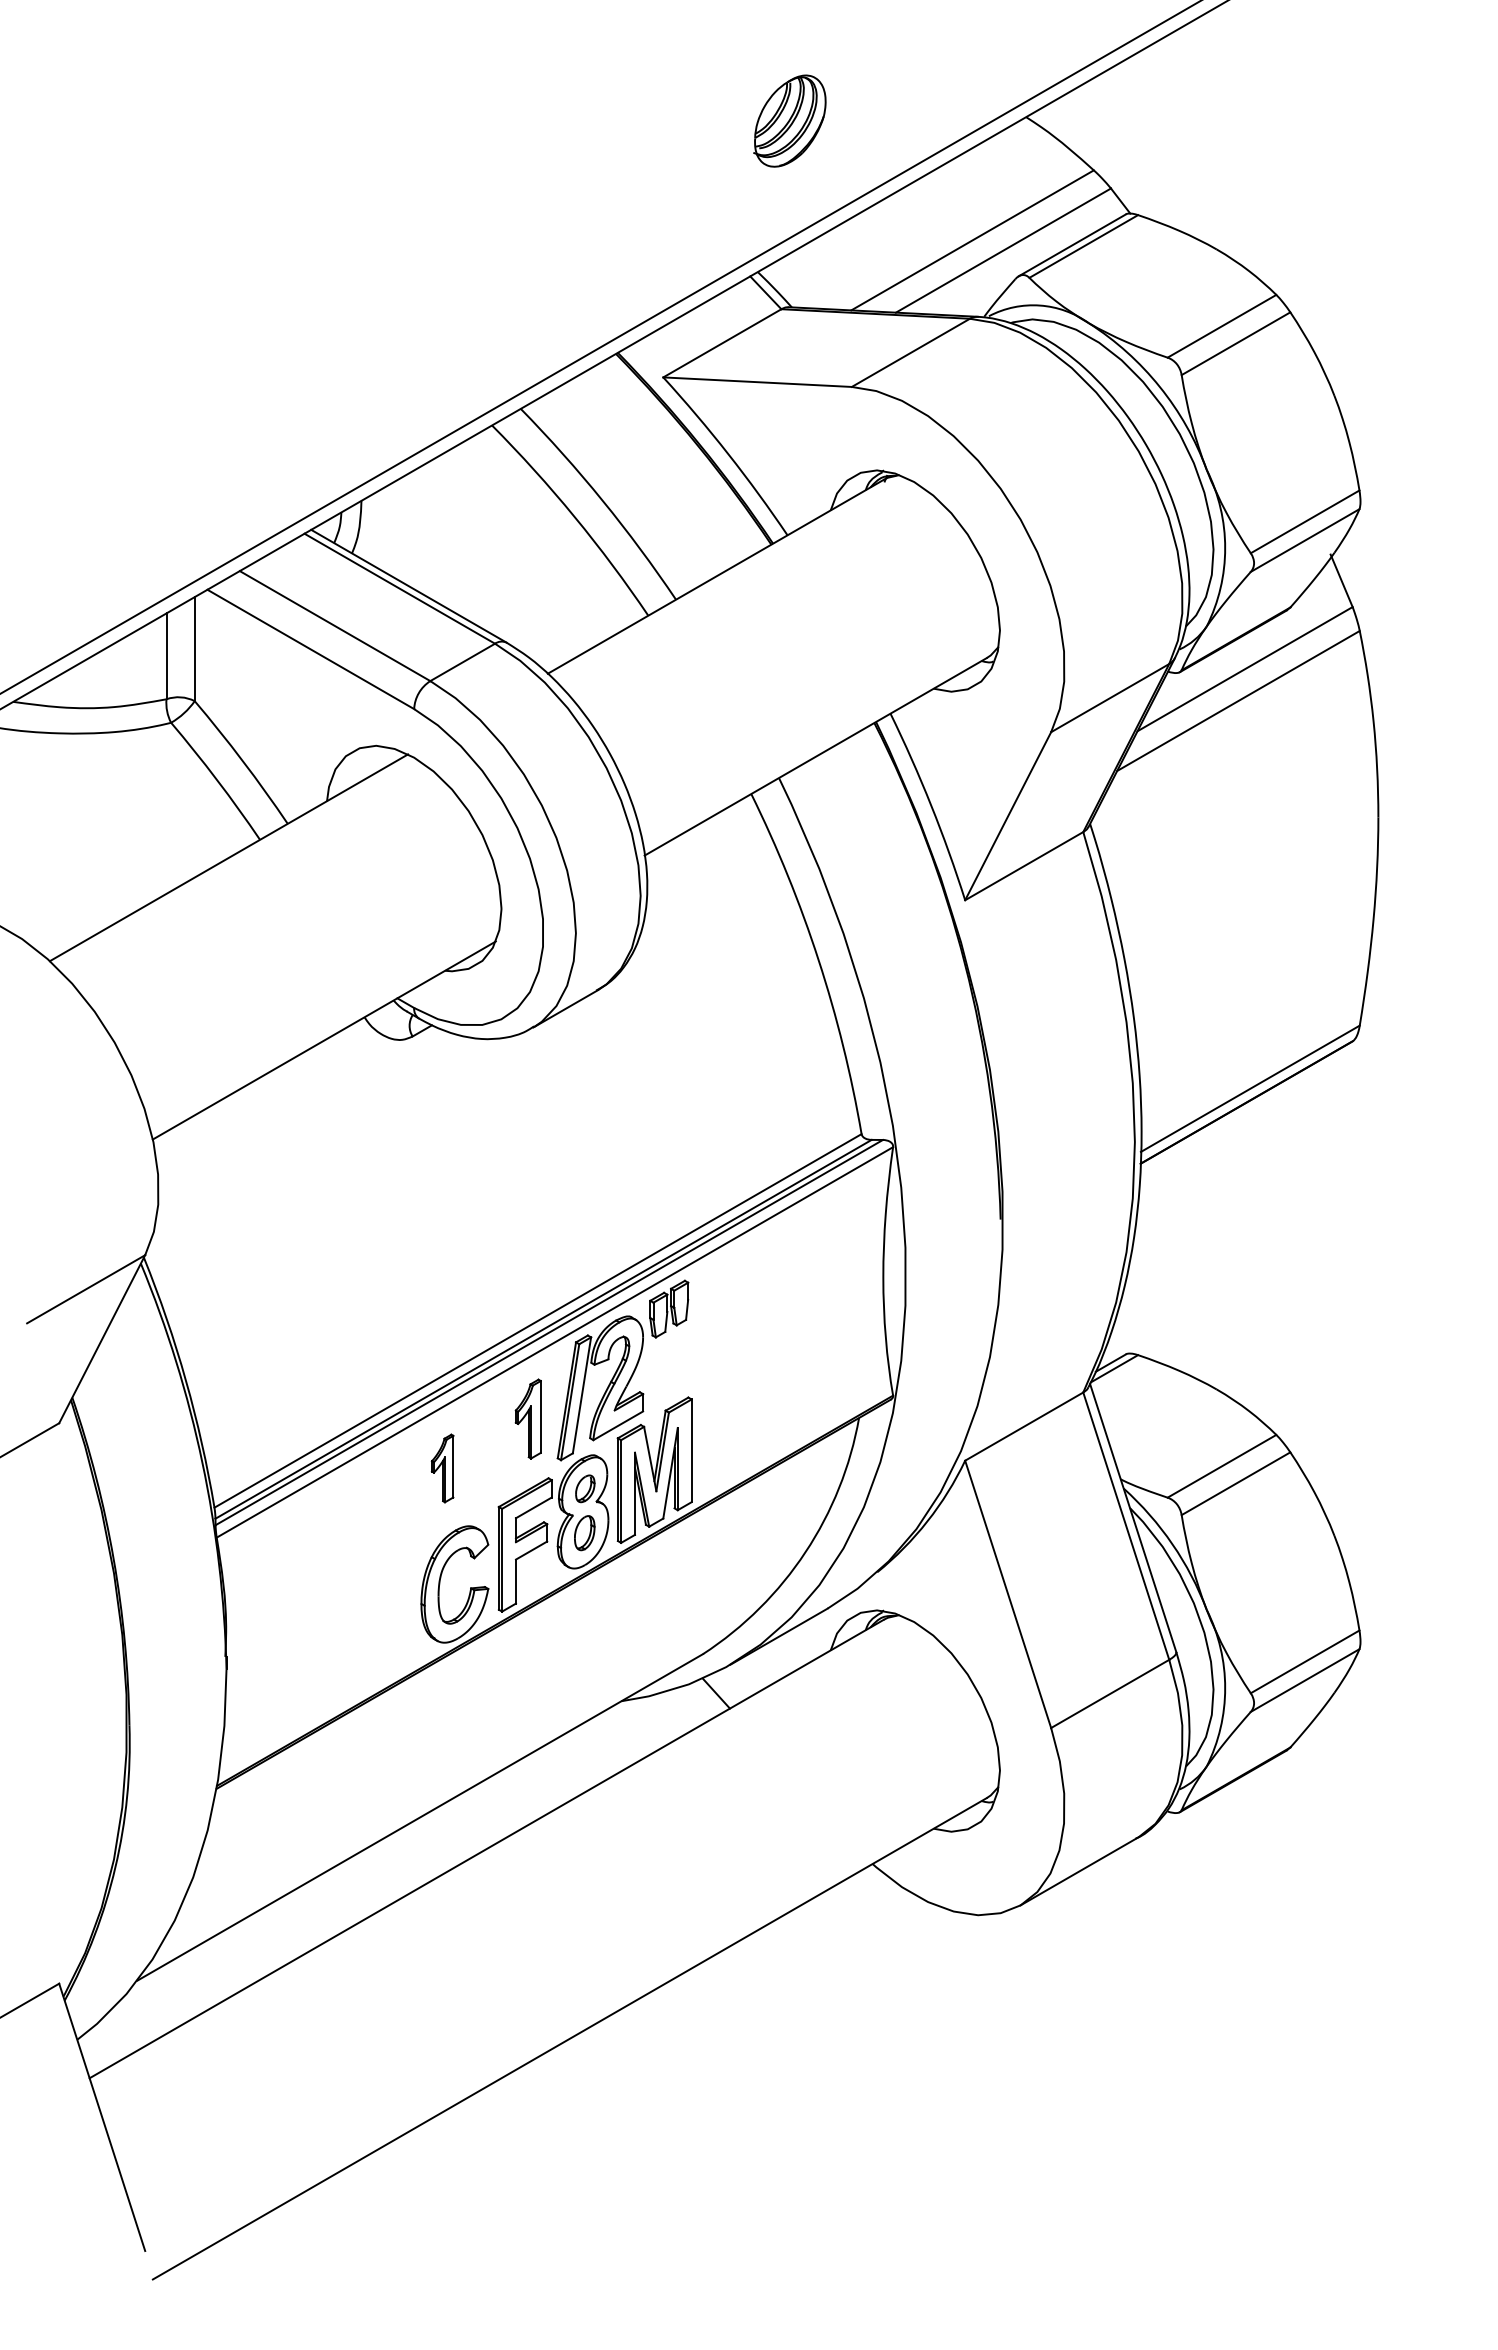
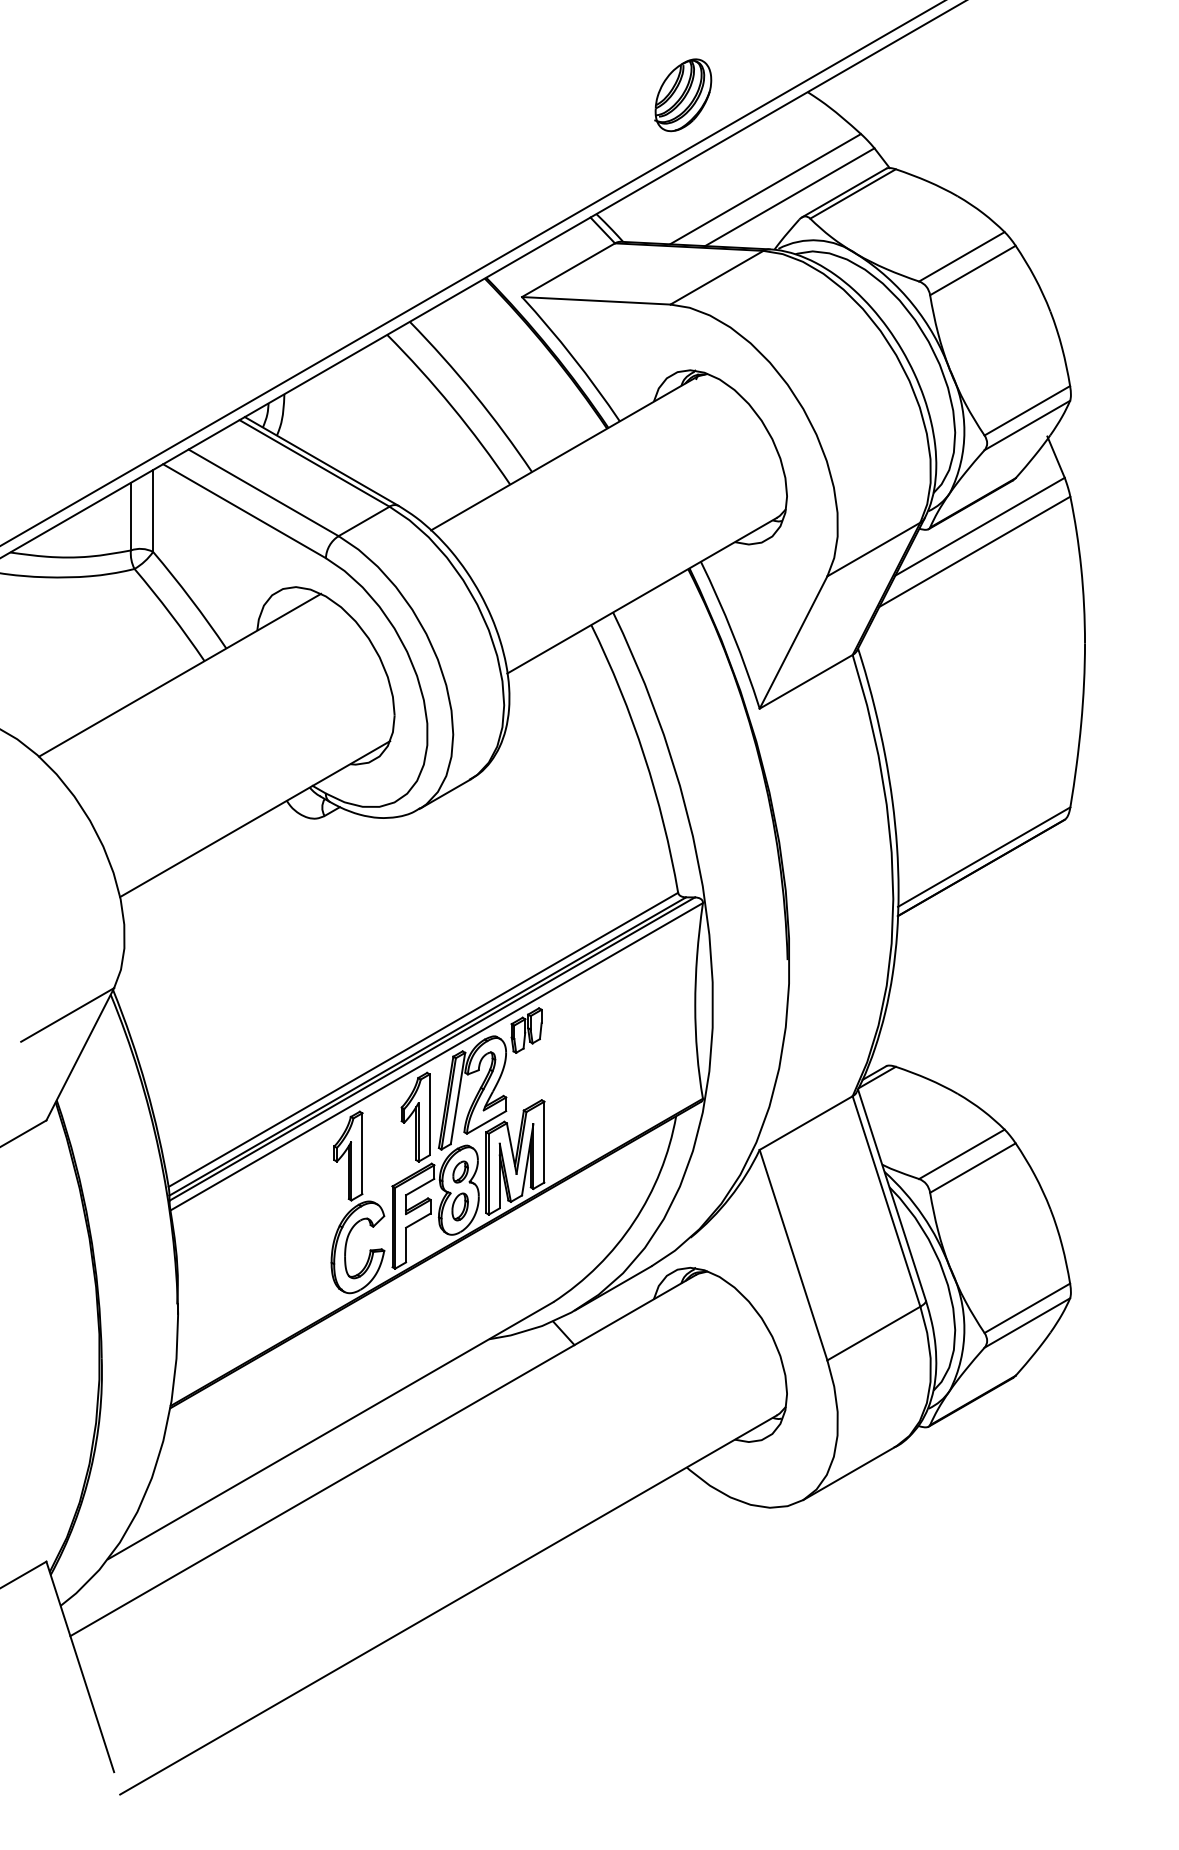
part: (789, 120) -> (682, 94), moved
part: (528, 1418) -> (415, 1116), size x1.43
part: (442, 1468) -> (348, 1156), size x1.67

